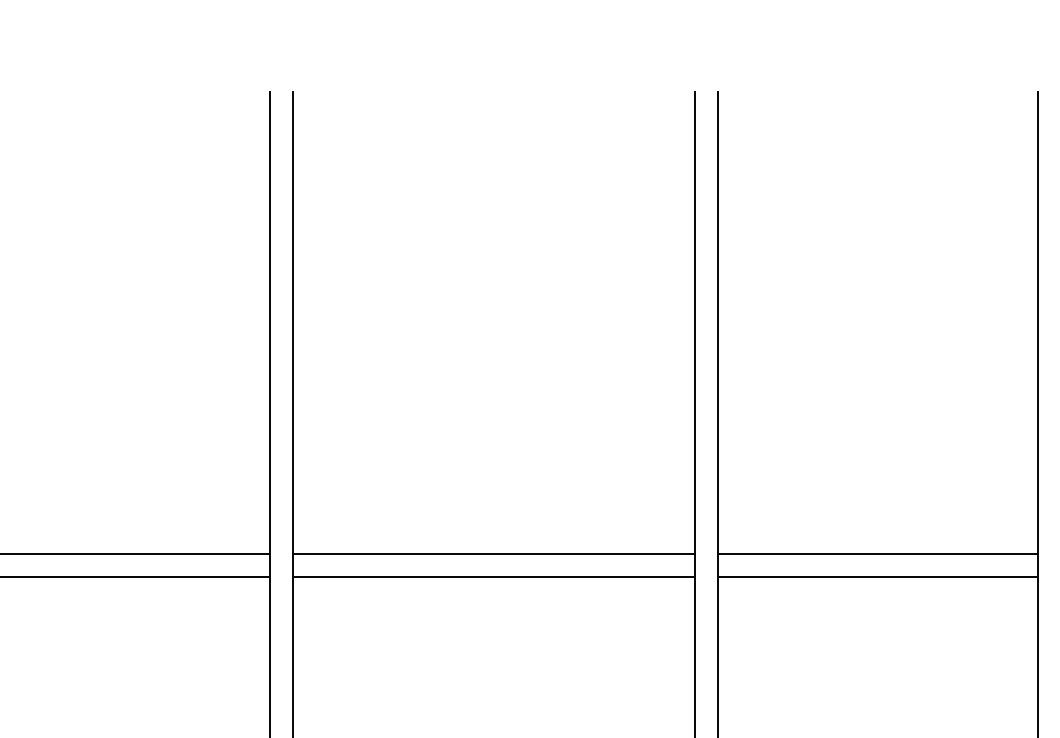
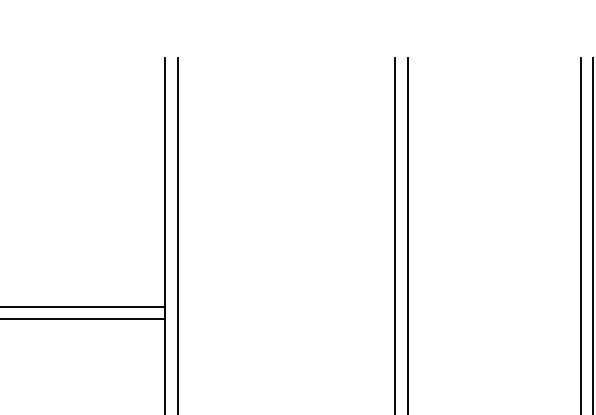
line: (493, 554) -> (286, 307), removed
line: (877, 554) -> (493, 307), removed
line: (493, 577) -> (286, 319), removed
line: (877, 577) -> (493, 319), removed

